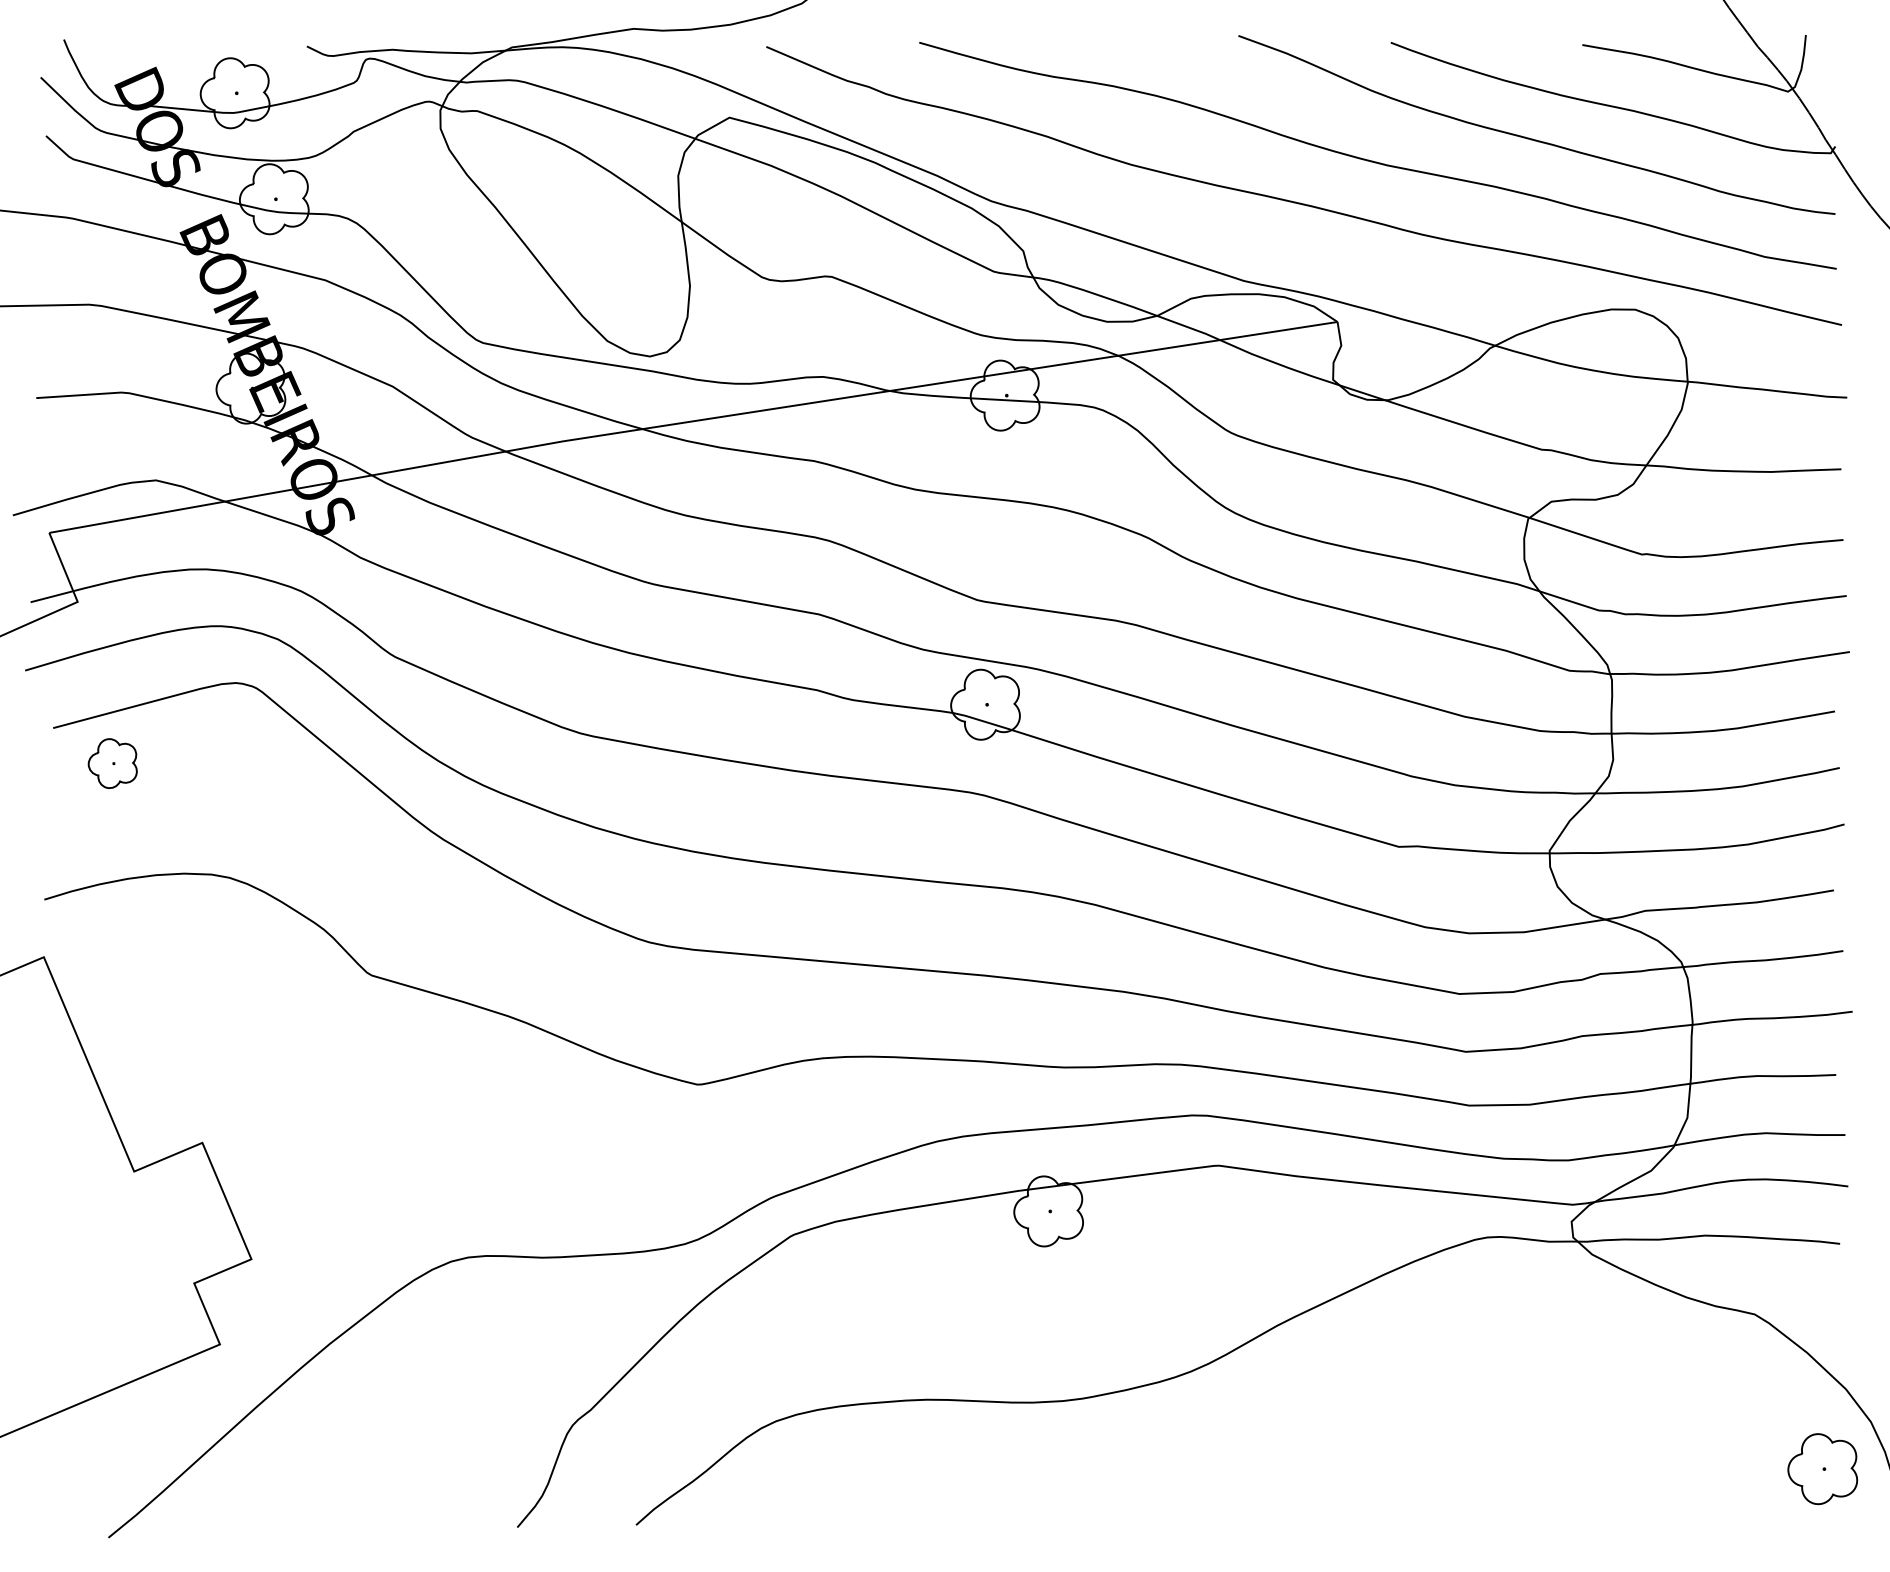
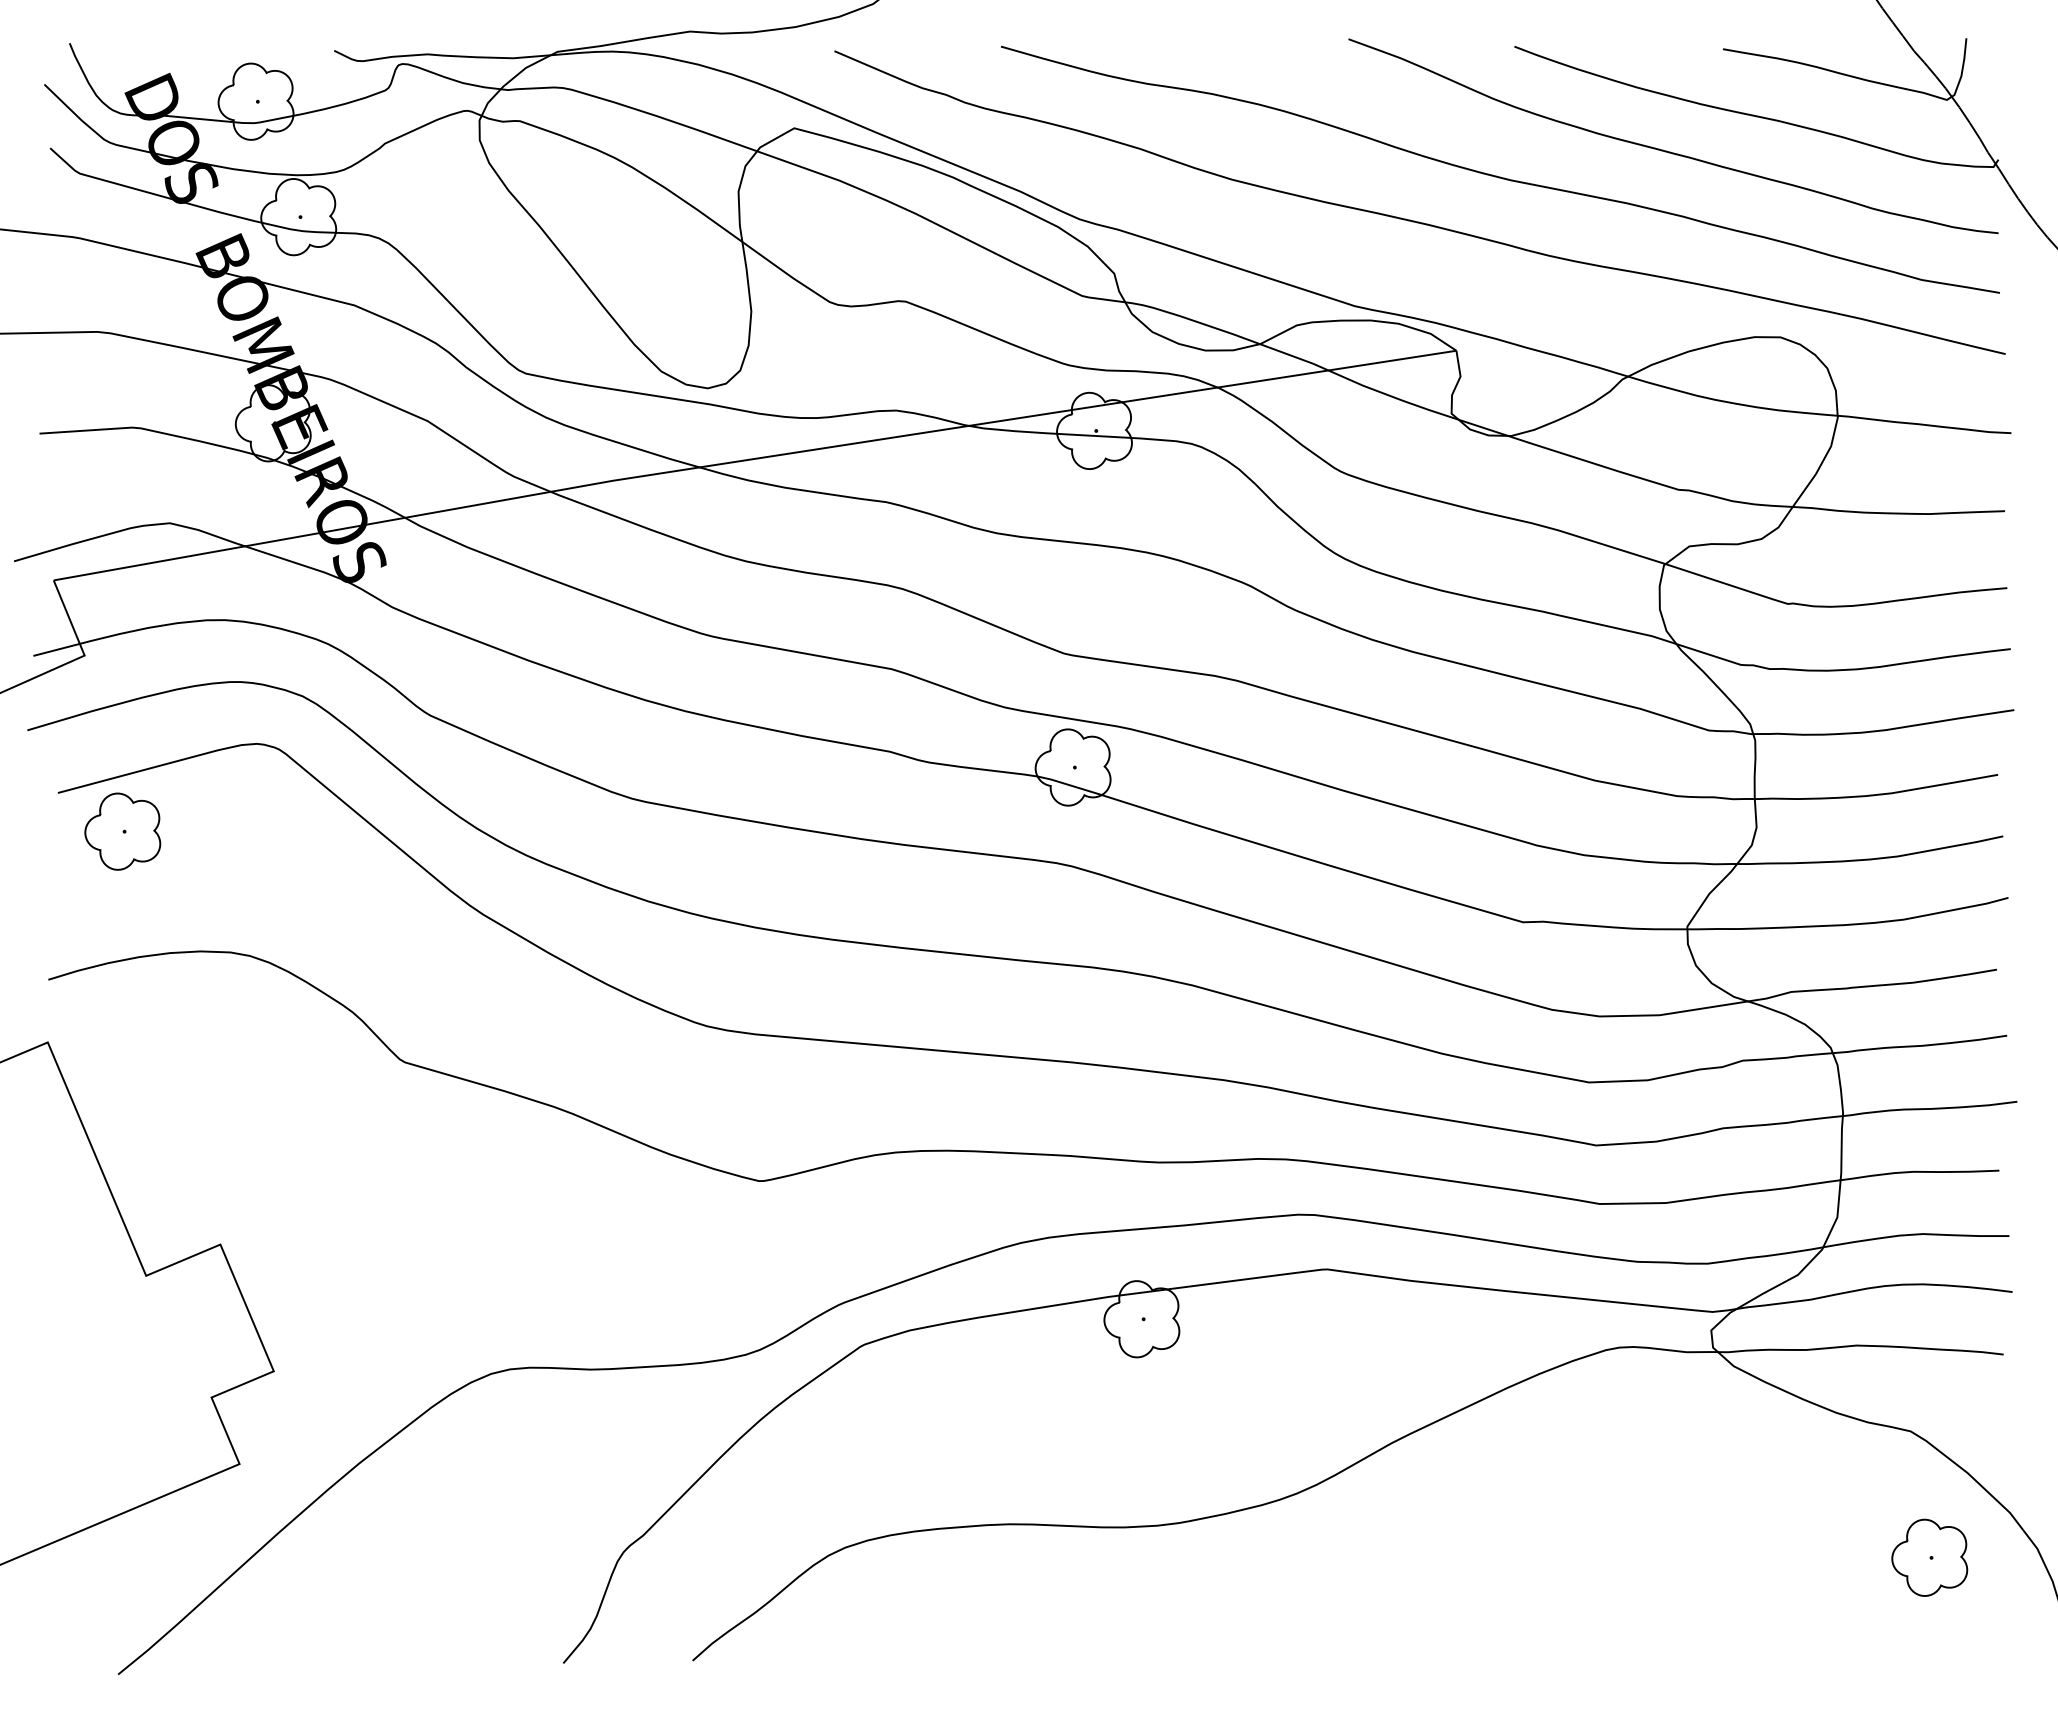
part: (112, 763) -> (122, 831), size x1.43
part: (1822, 1468) -> (1929, 1557), moved

